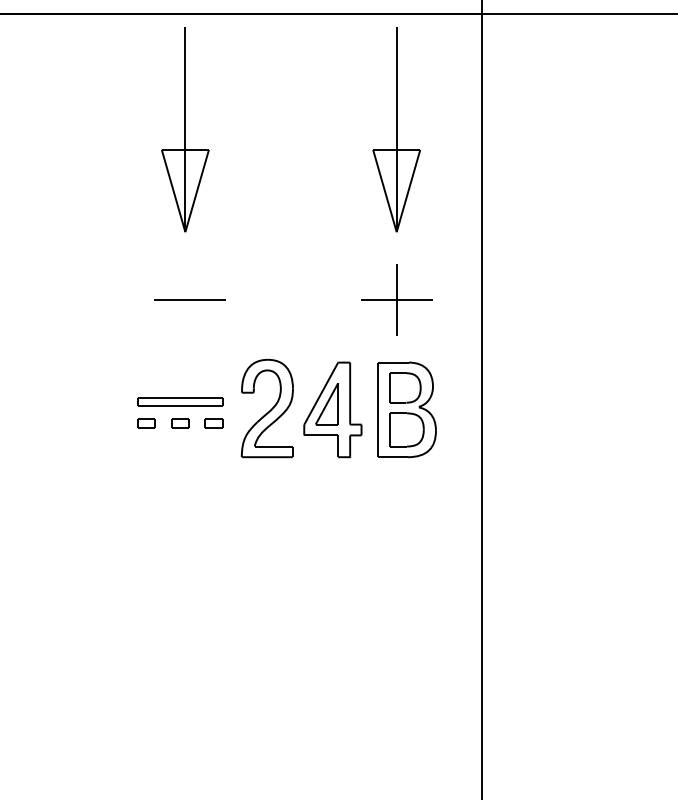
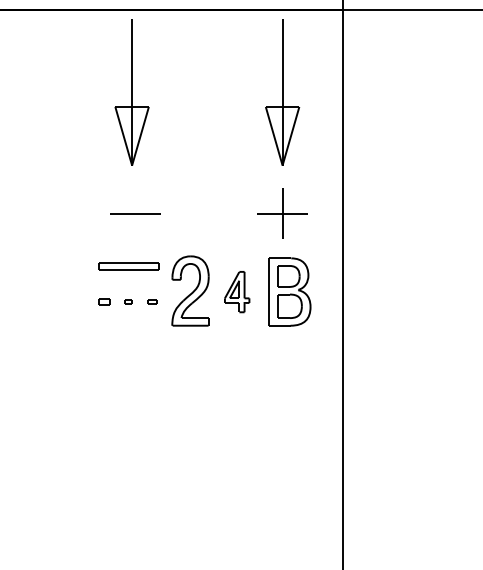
part: (180, 401) -> (128, 266), moved
part: (332, 409) -> (236, 291), size x0.6
part: (180, 423) -> (128, 301), size x0.6
part: (213, 423) -> (152, 301), size x0.7

